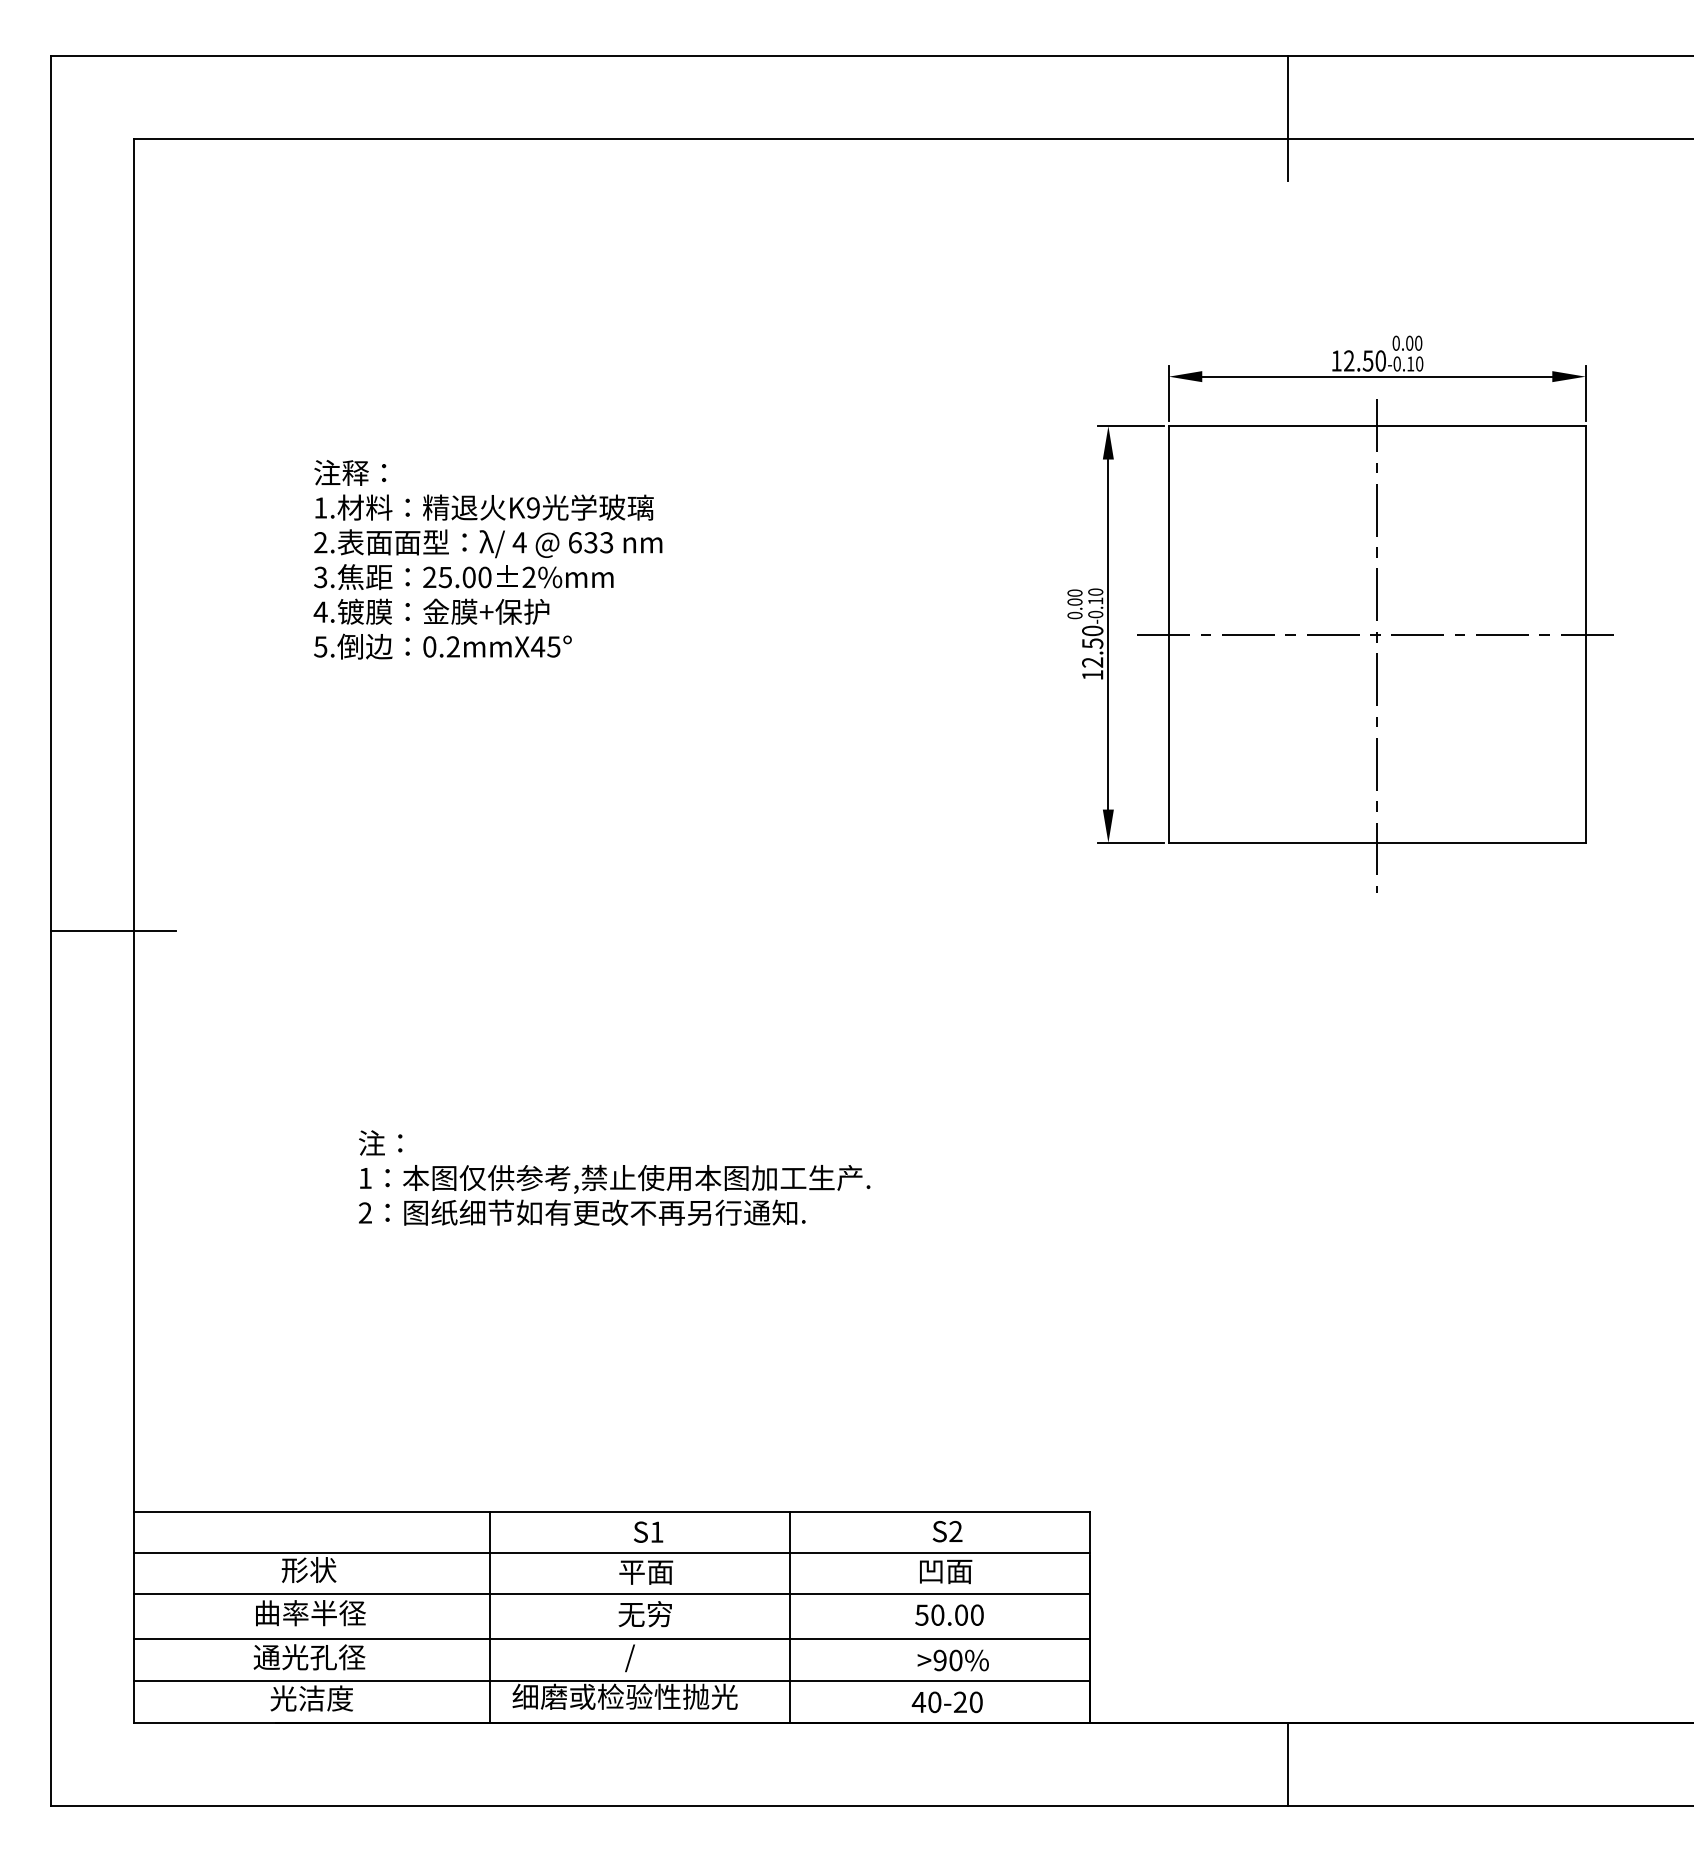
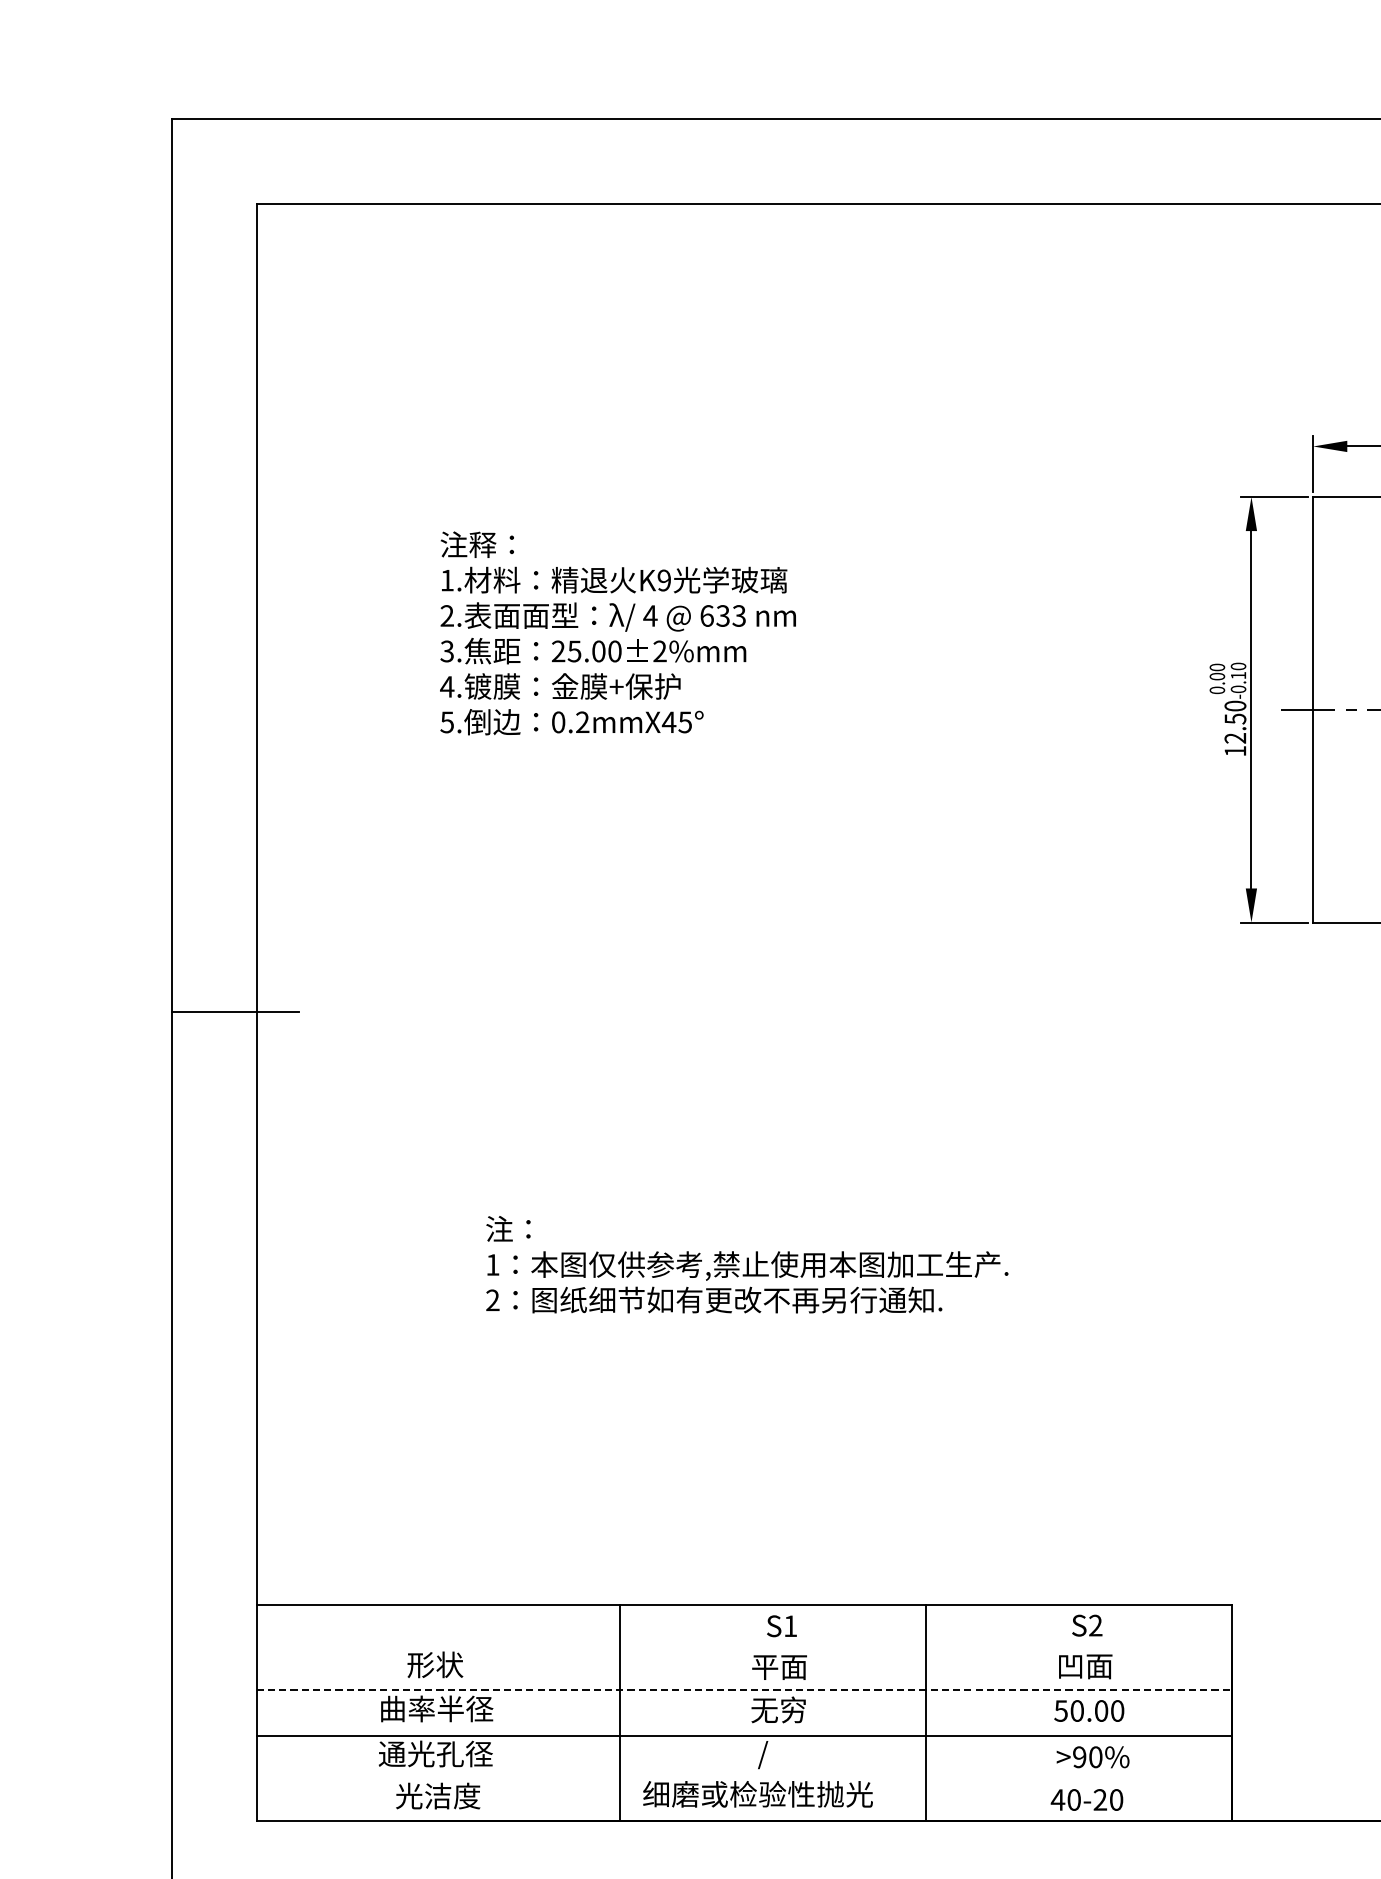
line: (611, 1553) -> (744, 1648), removed
line: (611, 1594) -> (744, 1689), solid -> dashed
line: (611, 1681) -> (744, 1778), removed

